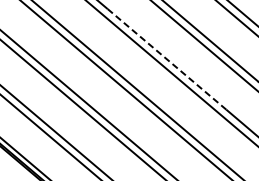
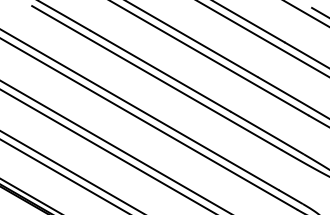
line: (166, 59) -> (160, 71), dashed -> solid

